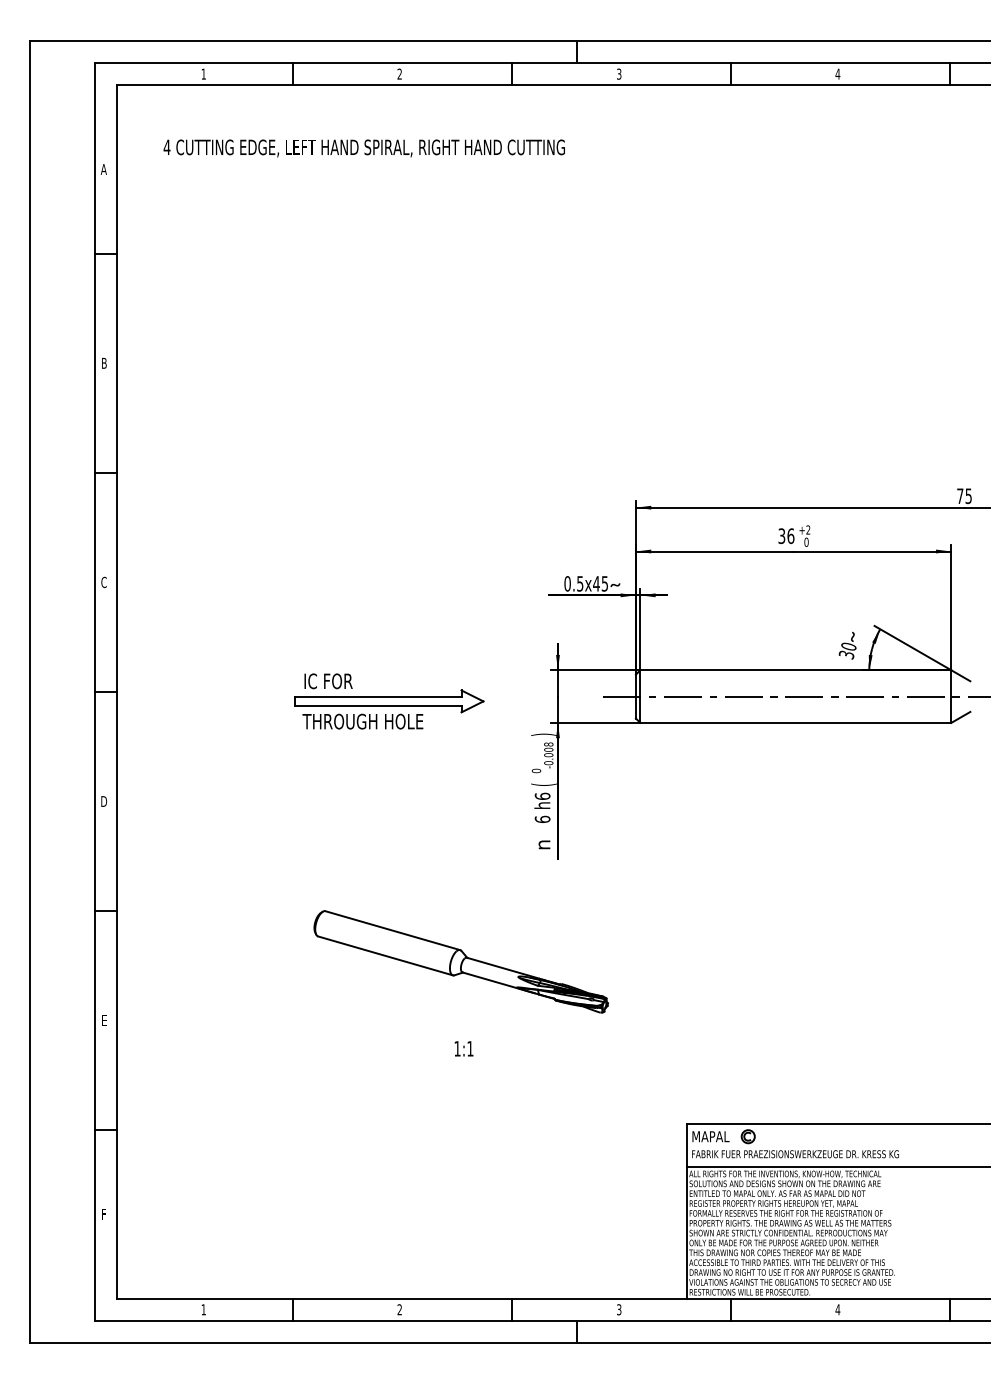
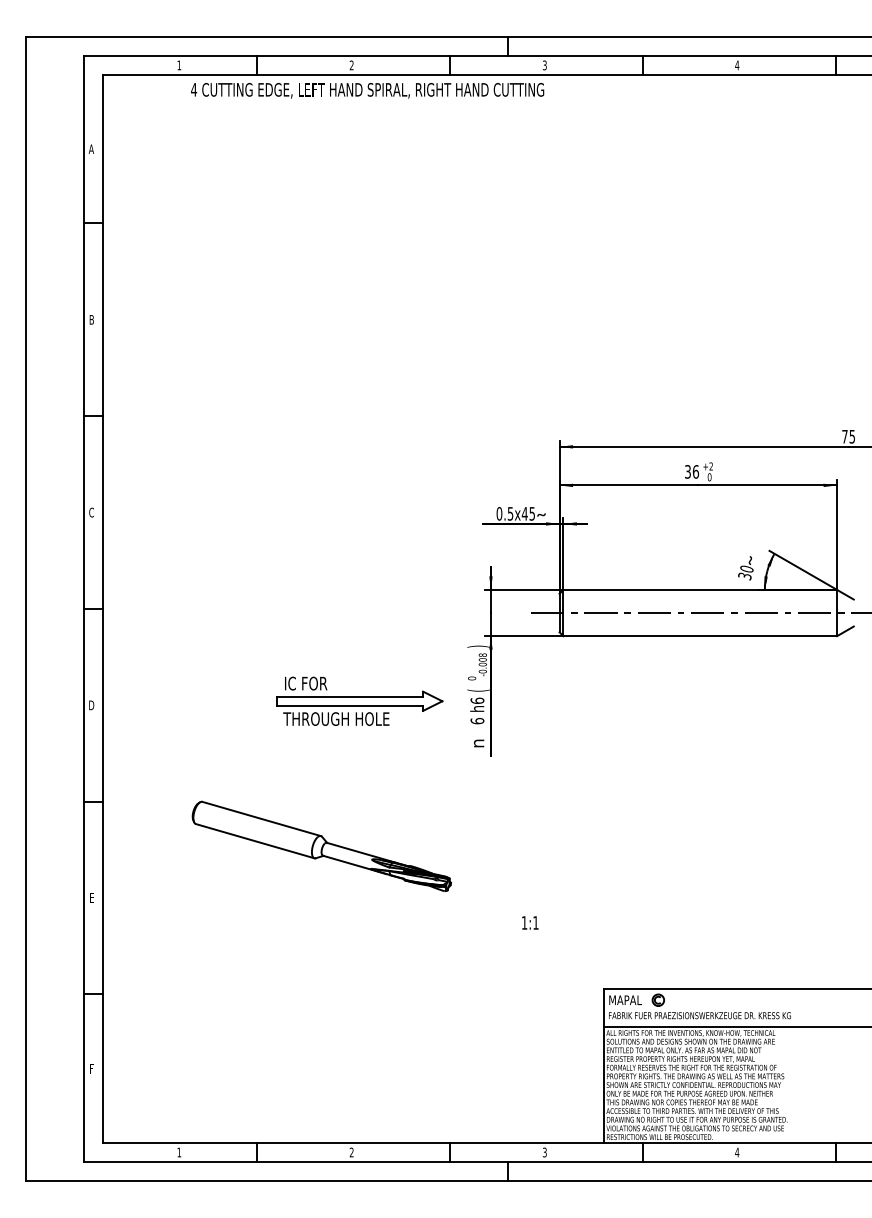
text: (364, 148) -> (367, 90), moved
part: (389, 700) -> (359, 700), moved
part: (460, 960) -> (321, 845), moved
text: (464, 1048) -> (530, 922), moved

